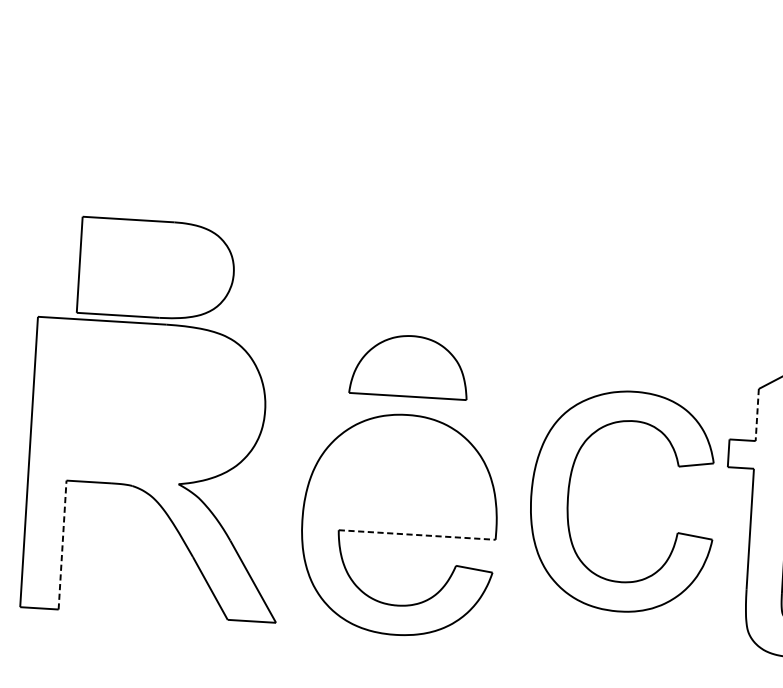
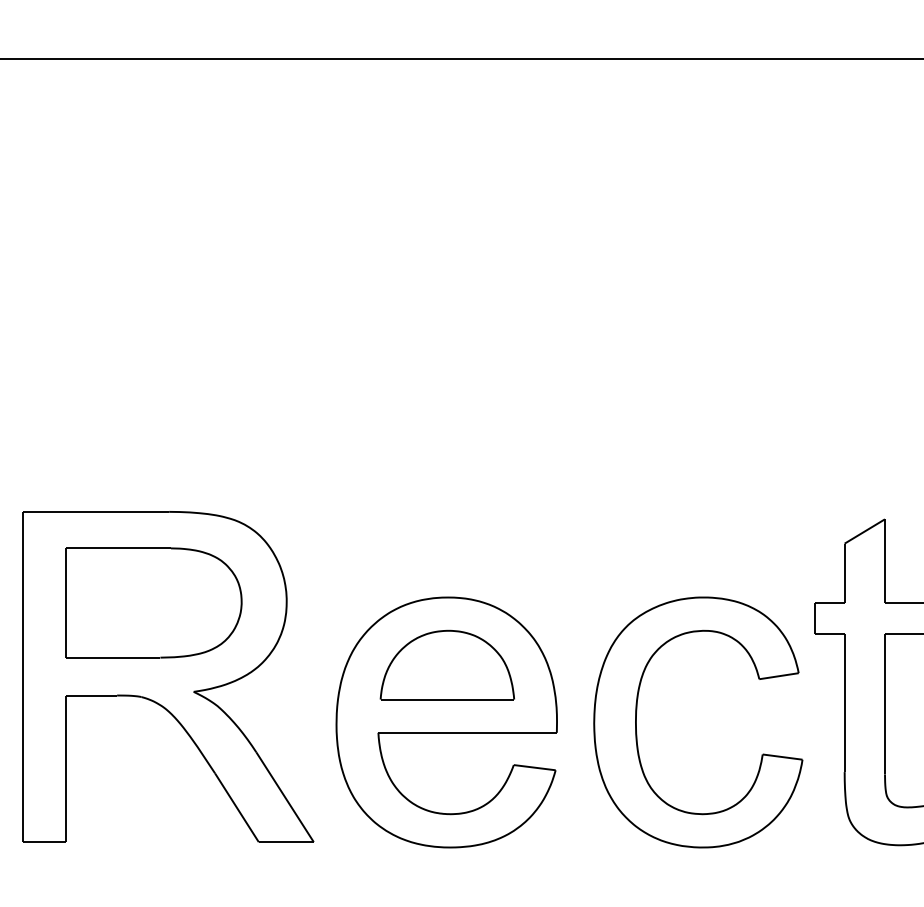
part: (156, 269) -> (153, 602), moved
part: (408, 365) -> (446, 664), moved
line: (757, 415) -> (844, 573), dashed -> solid
part: (568, 507) -> (637, 733), moved
line: (417, 534) -> (468, 732), dashed -> solid
line: (62, 544) -> (66, 768), dashed -> solid

